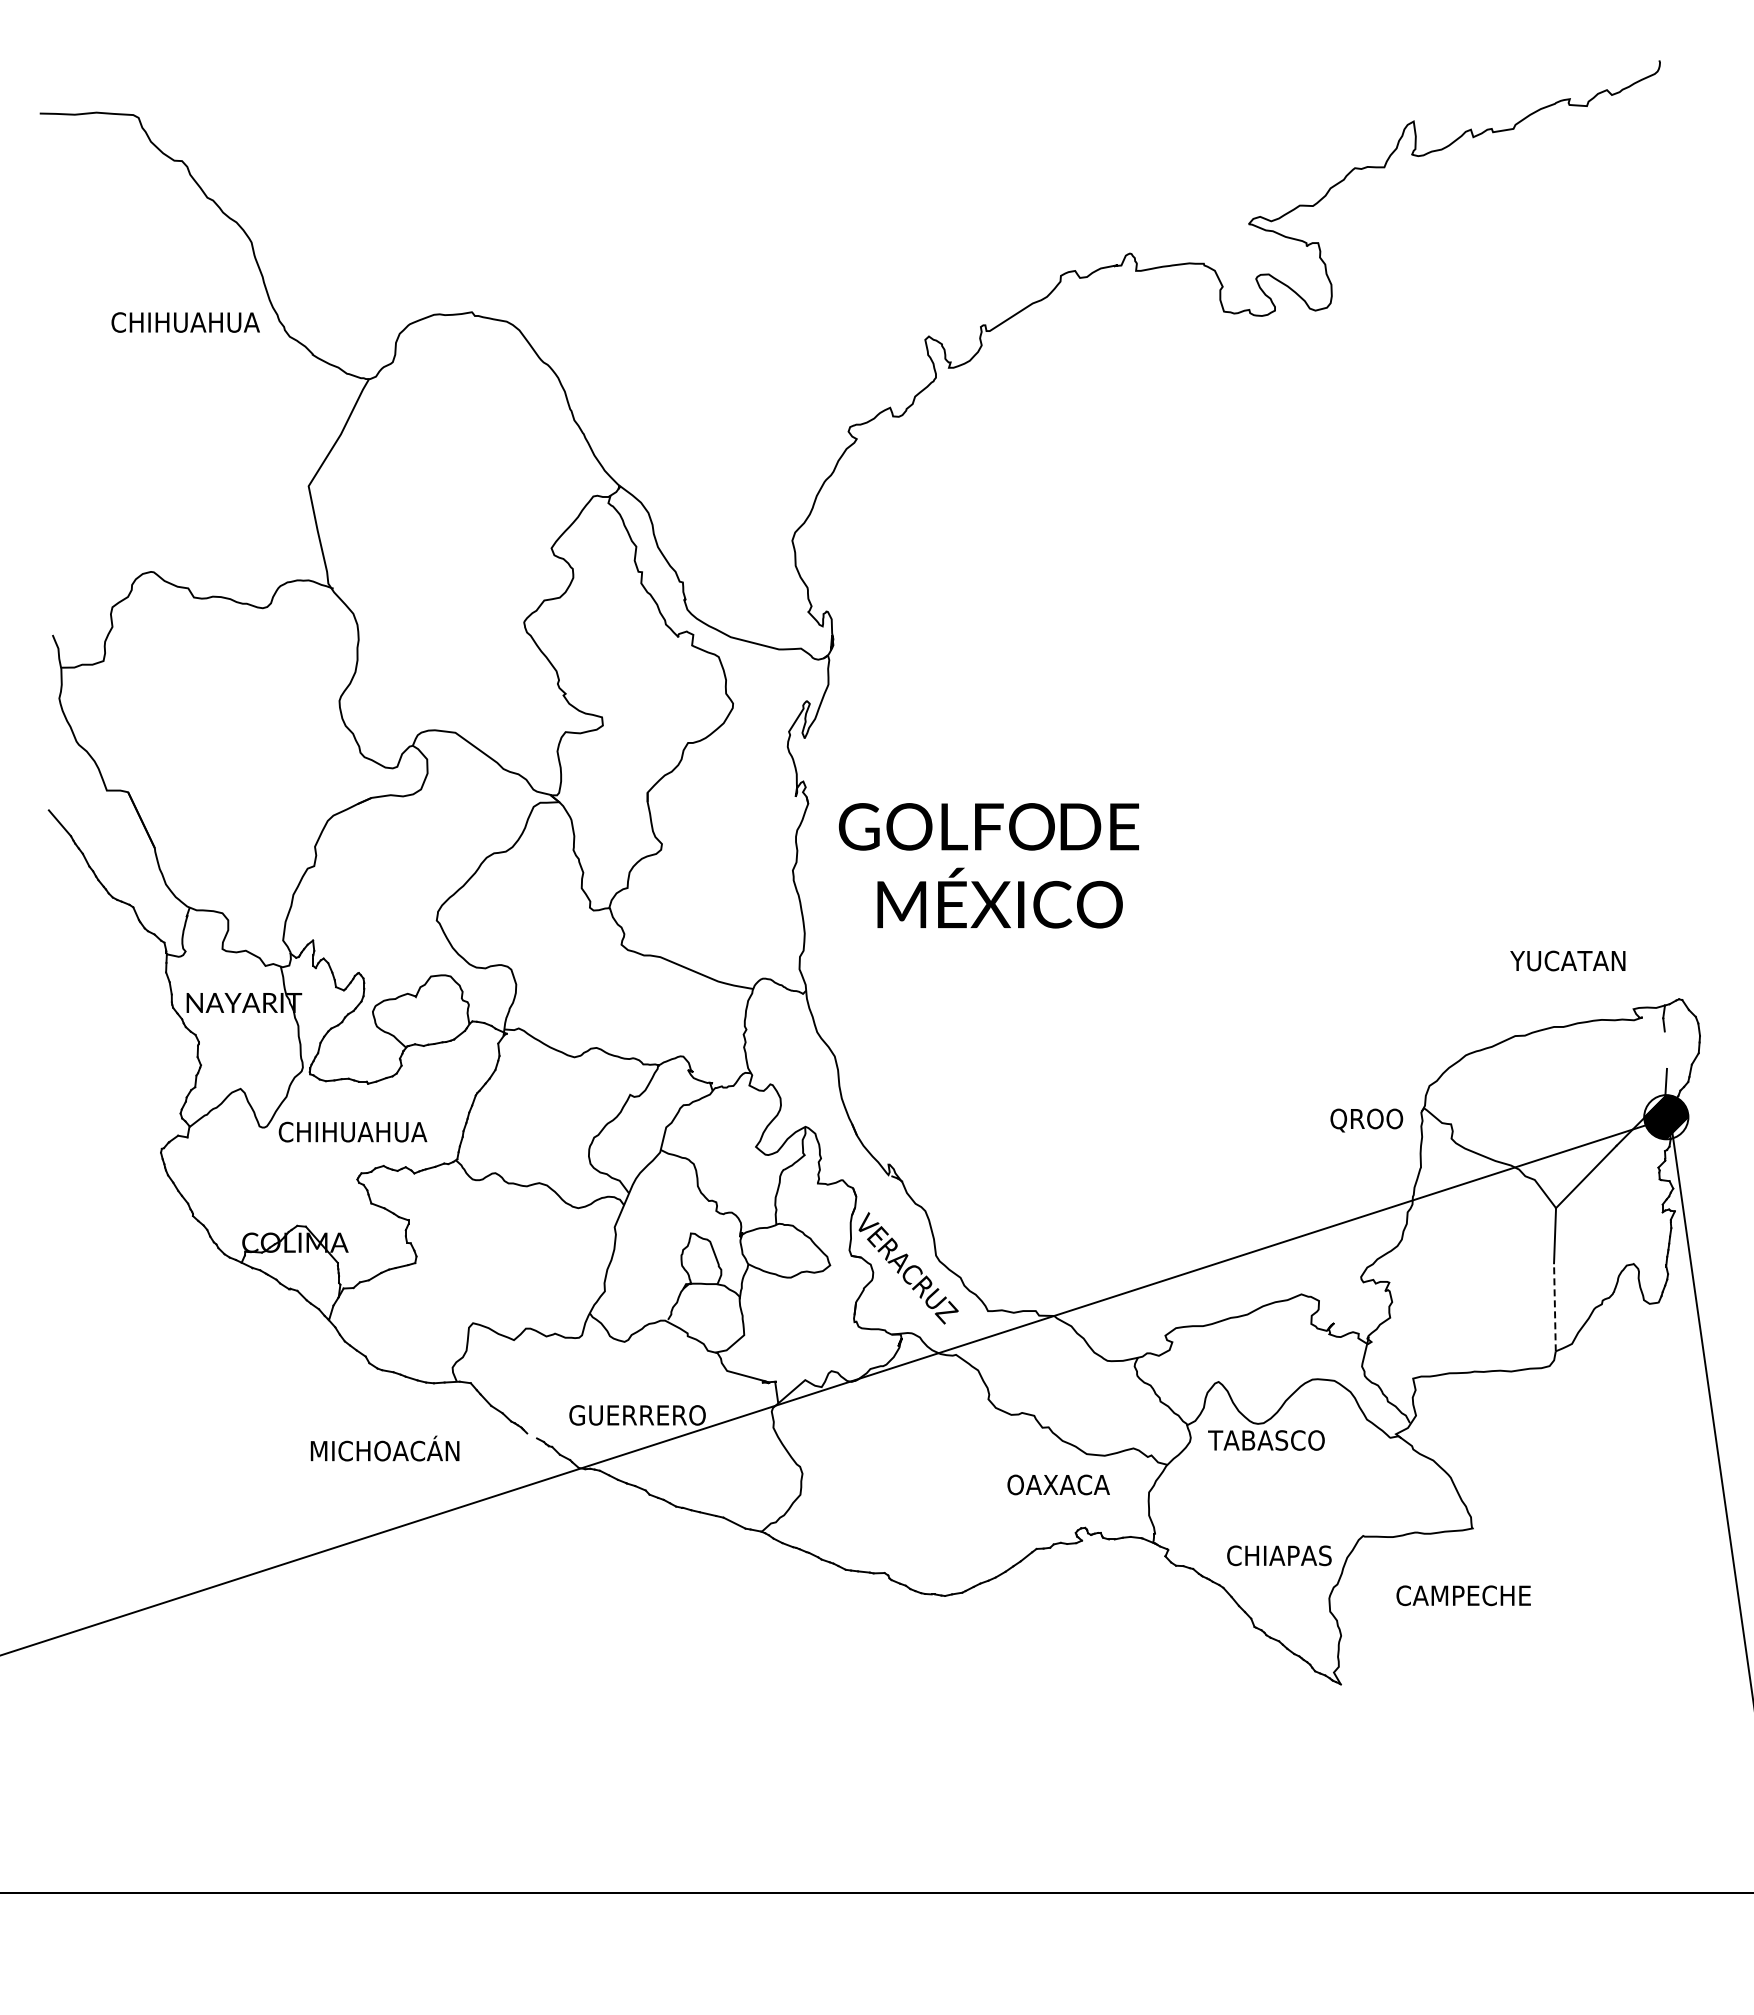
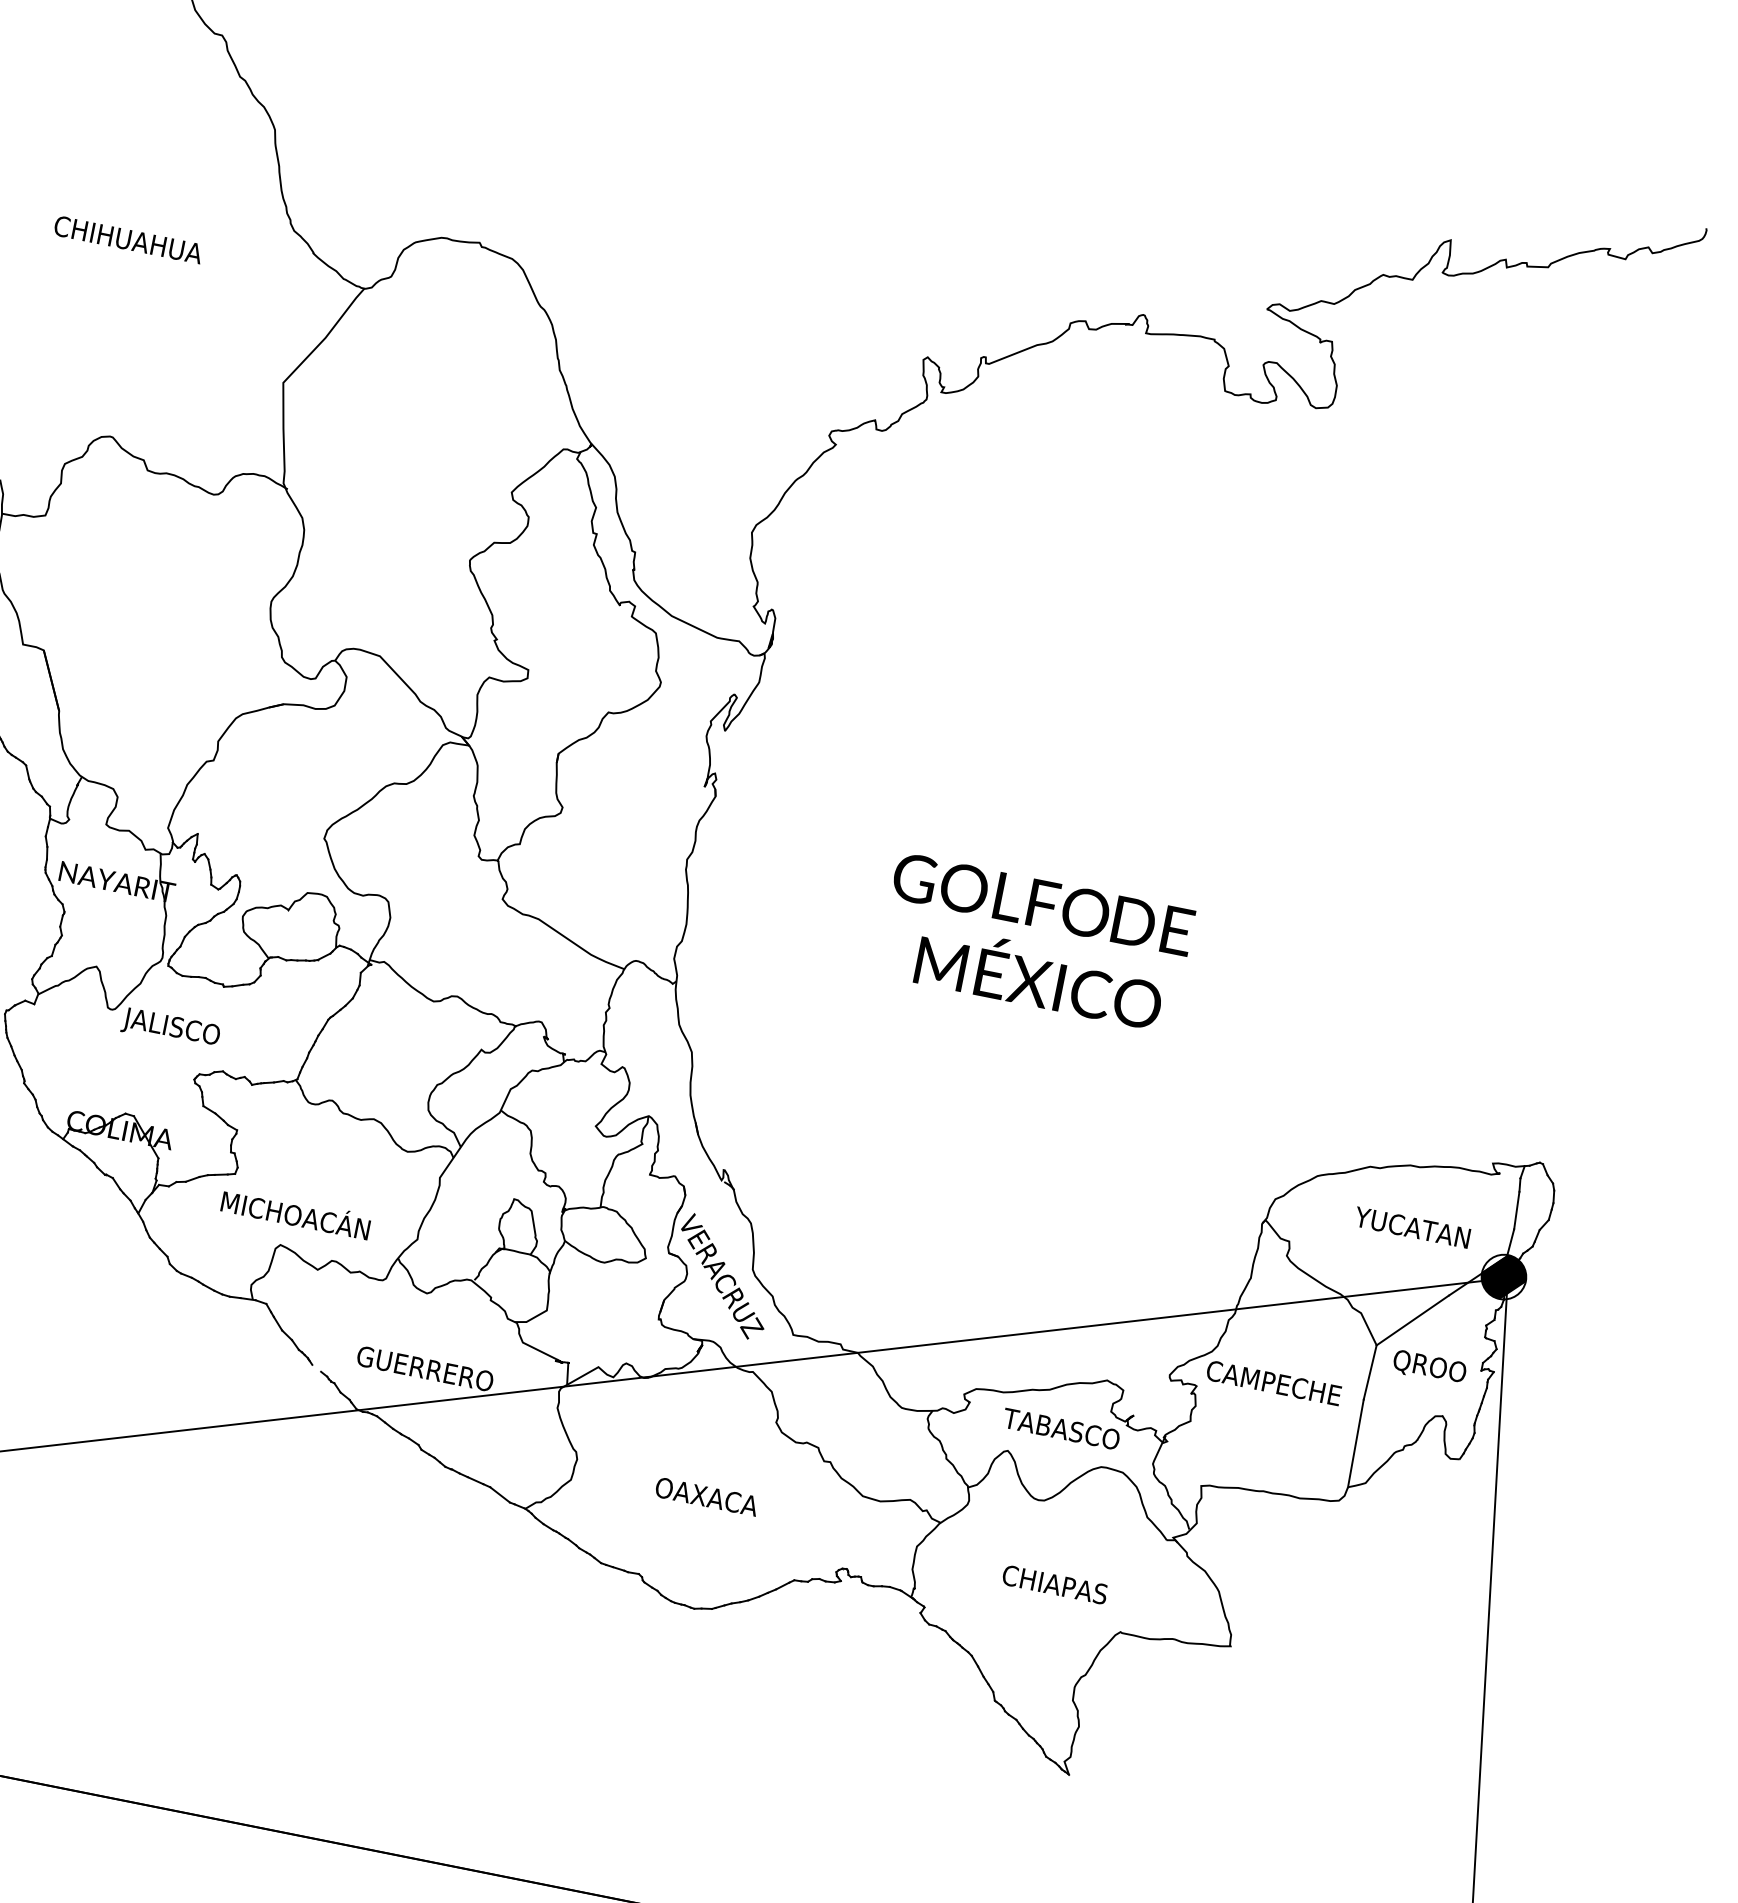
text: (185, 322) -> (128, 239), moved
text: (988, 865) -> (1035, 942), moved
text: (1567, 960) -> (1412, 1227), moved
line: (1665, 1049) -> (1516, 1209), added
text: (1366, 1120) -> (1429, 1367), moved
text: (351, 1134) -> (197, 1033), CHIHUAHUA -> JALISCO
line: (1554, 1306) -> (1355, 1442), dashed -> solid
text: (1266, 1440) -> (1061, 1429), moved
text: (384, 1448) -> (295, 1213), moved
text: (1058, 1484) -> (706, 1496), moved
text: (1279, 1555) -> (1055, 1584), moved
text: (1463, 1595) -> (1273, 1382), moved

